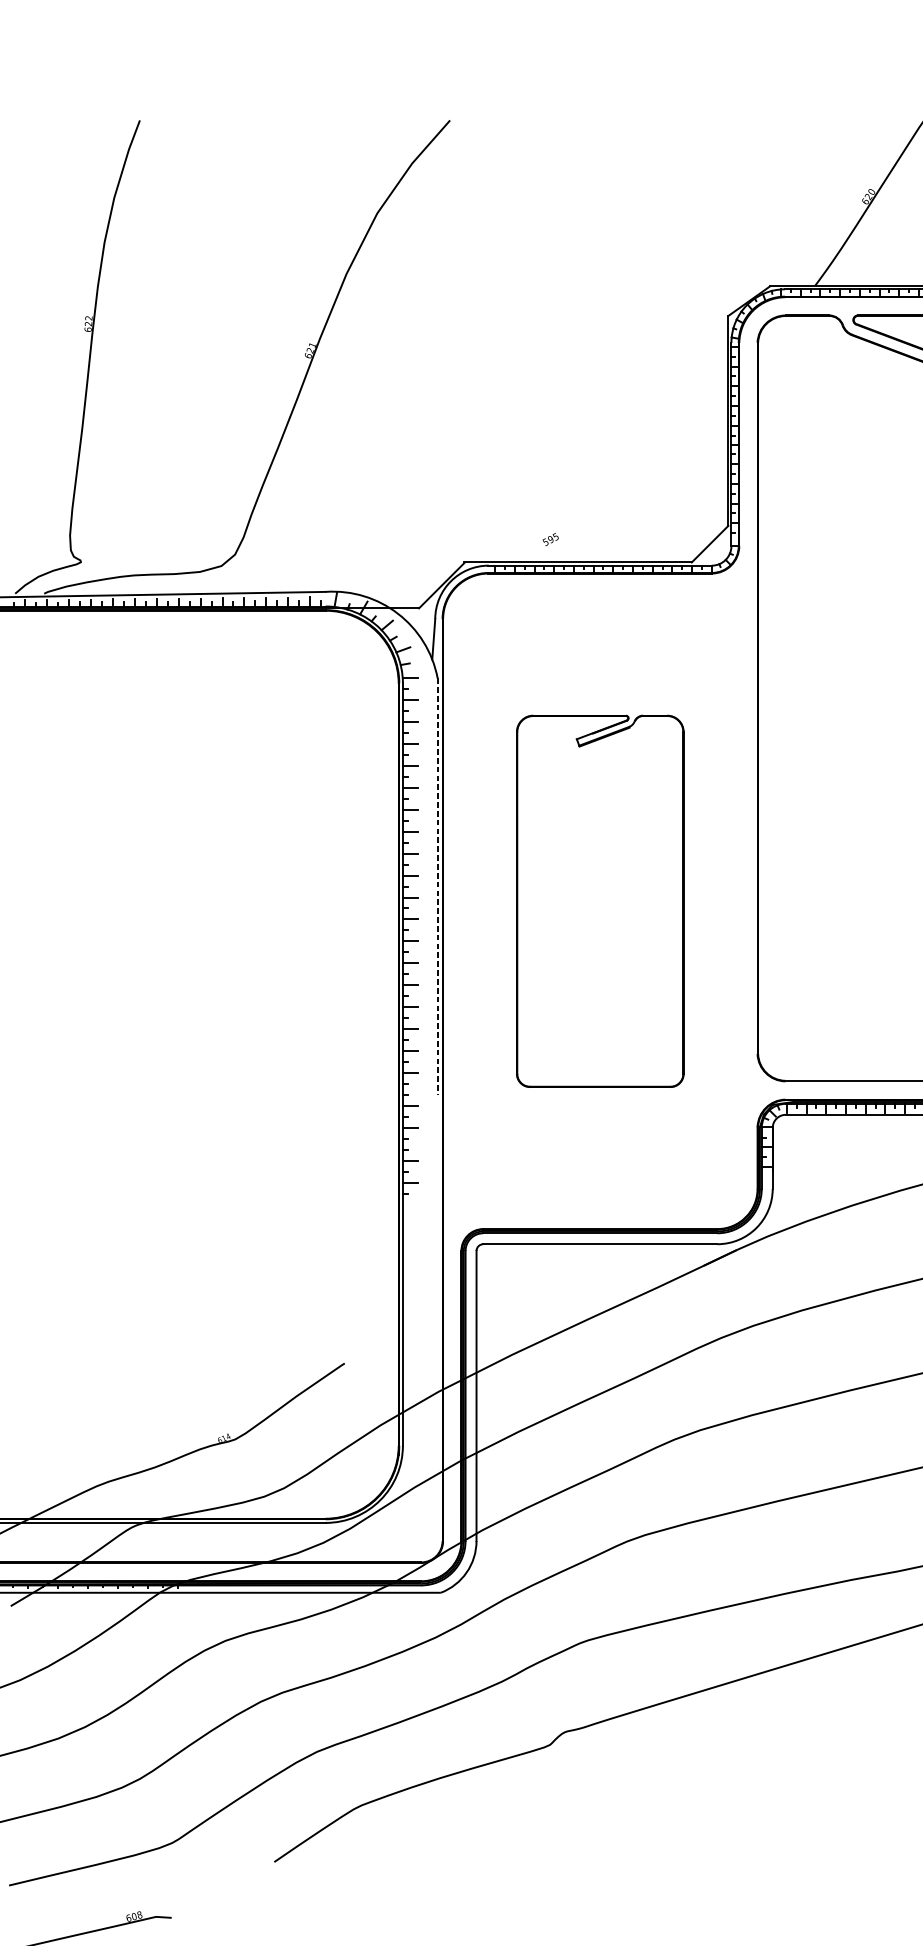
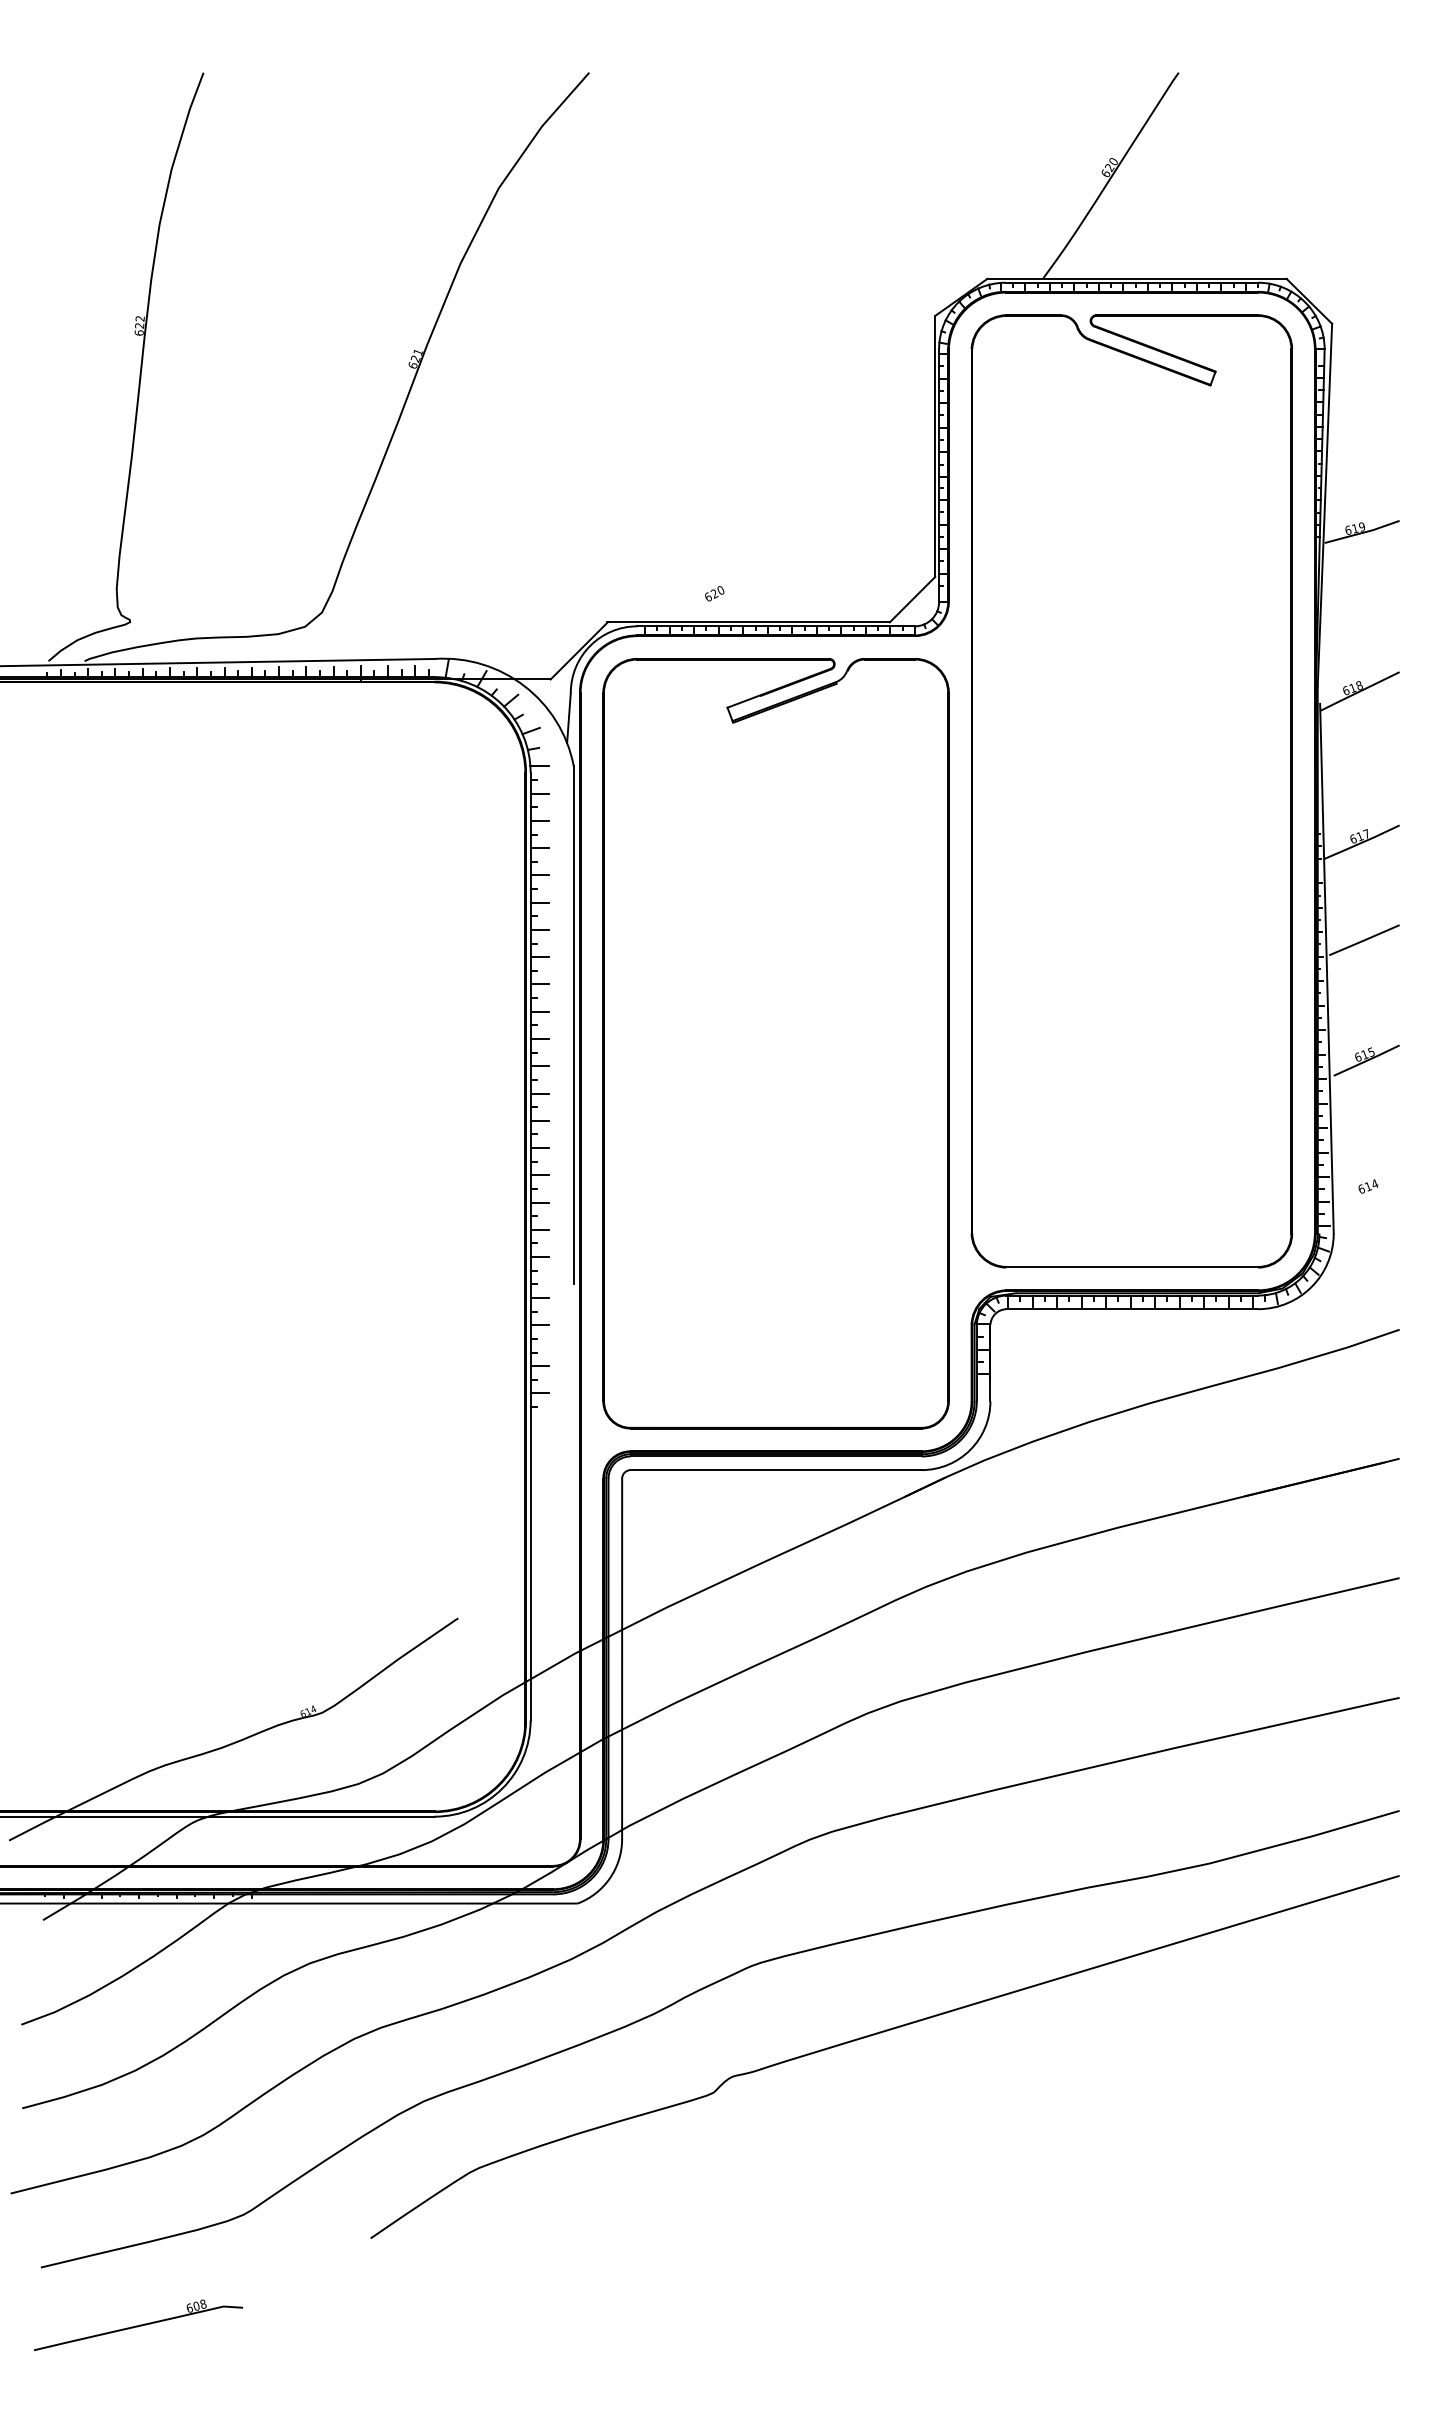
text: (550, 539) -> (713, 593), 595 -> 620
line: (437, 886) -> (573, 1025), dashed -> solid
part: (599, 901) -> (775, 1043), size x1.67

